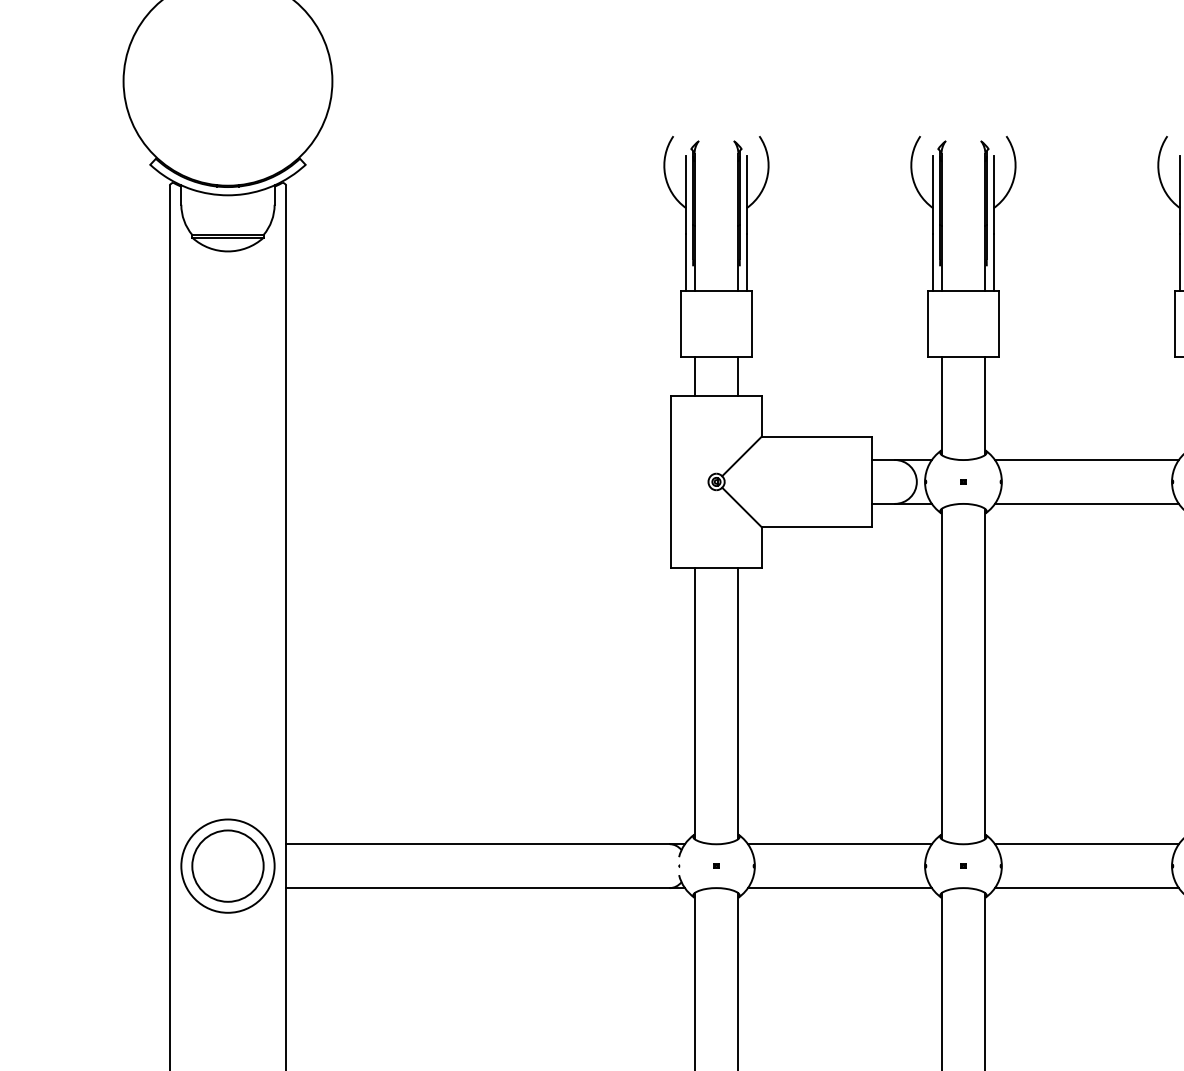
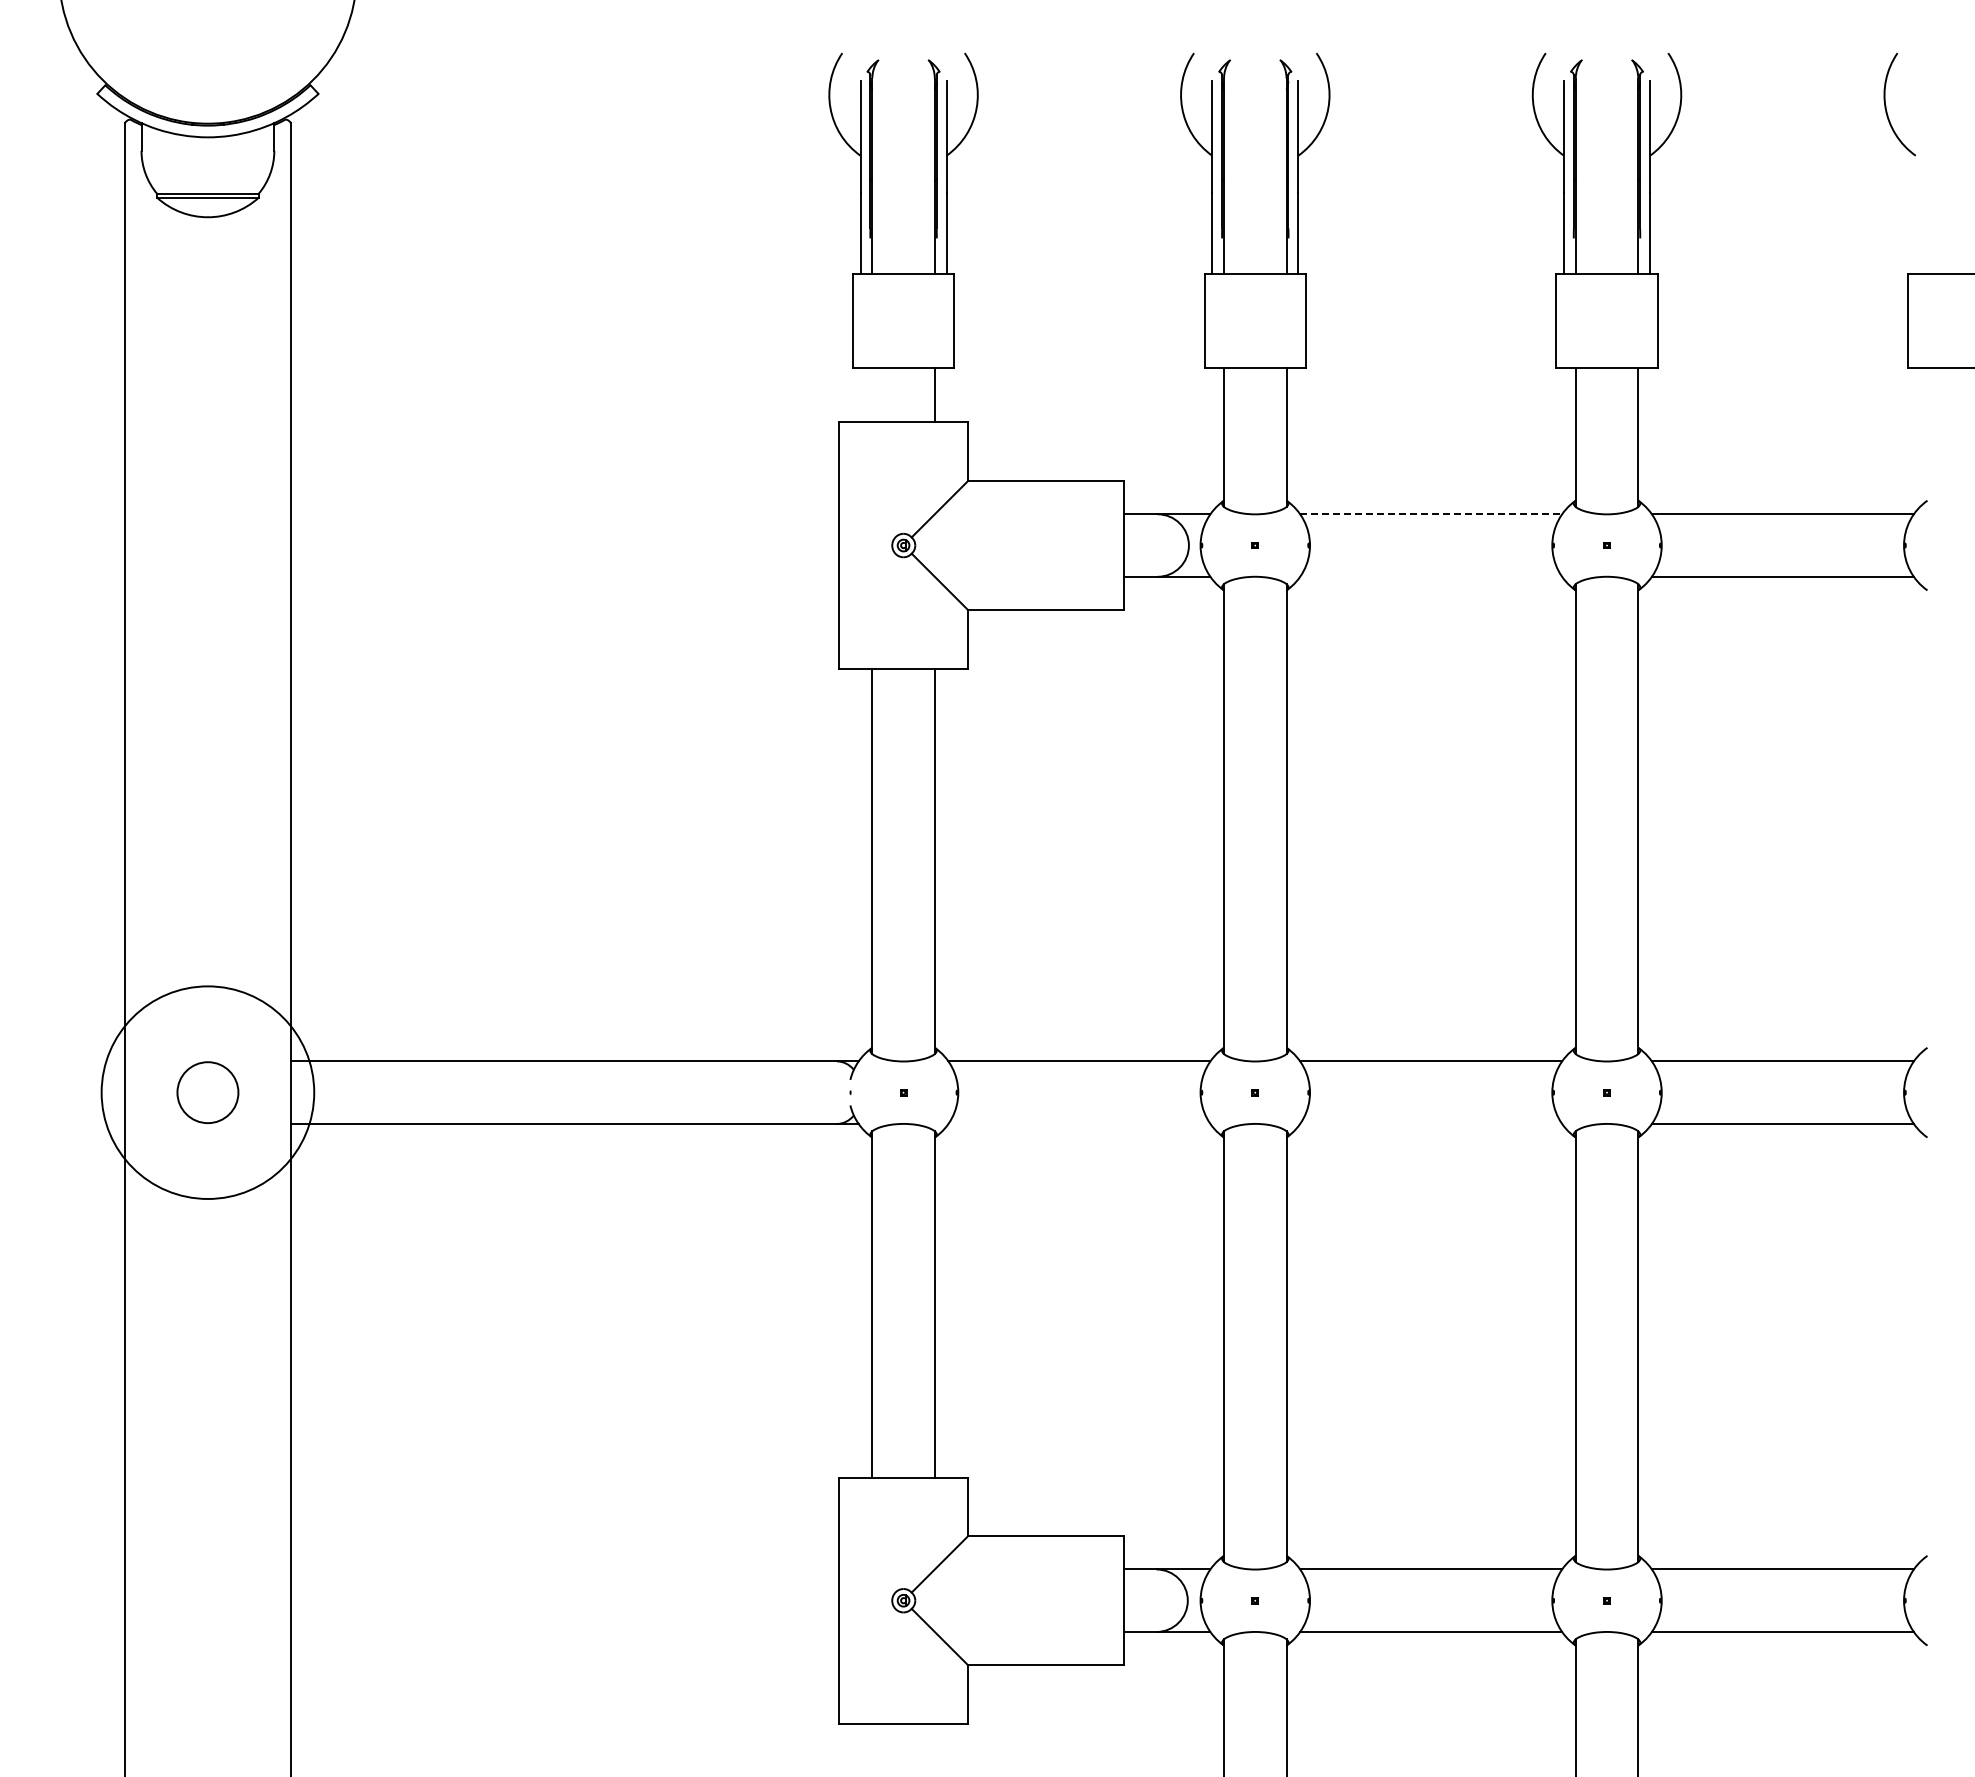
line: (694, 375) -> (872, 394), removed
line: (1087, 460) -> (1431, 514), solid -> dashed
line: (1087, 503) -> (1431, 576), removed
circle: (227, 866) -> (207, 1092), size x0.6
circle: (227, 866) -> (207, 1092), size x1.6
line: (840, 887) -> (1079, 1123), removed
line: (1087, 887) -> (1431, 1123), removed

